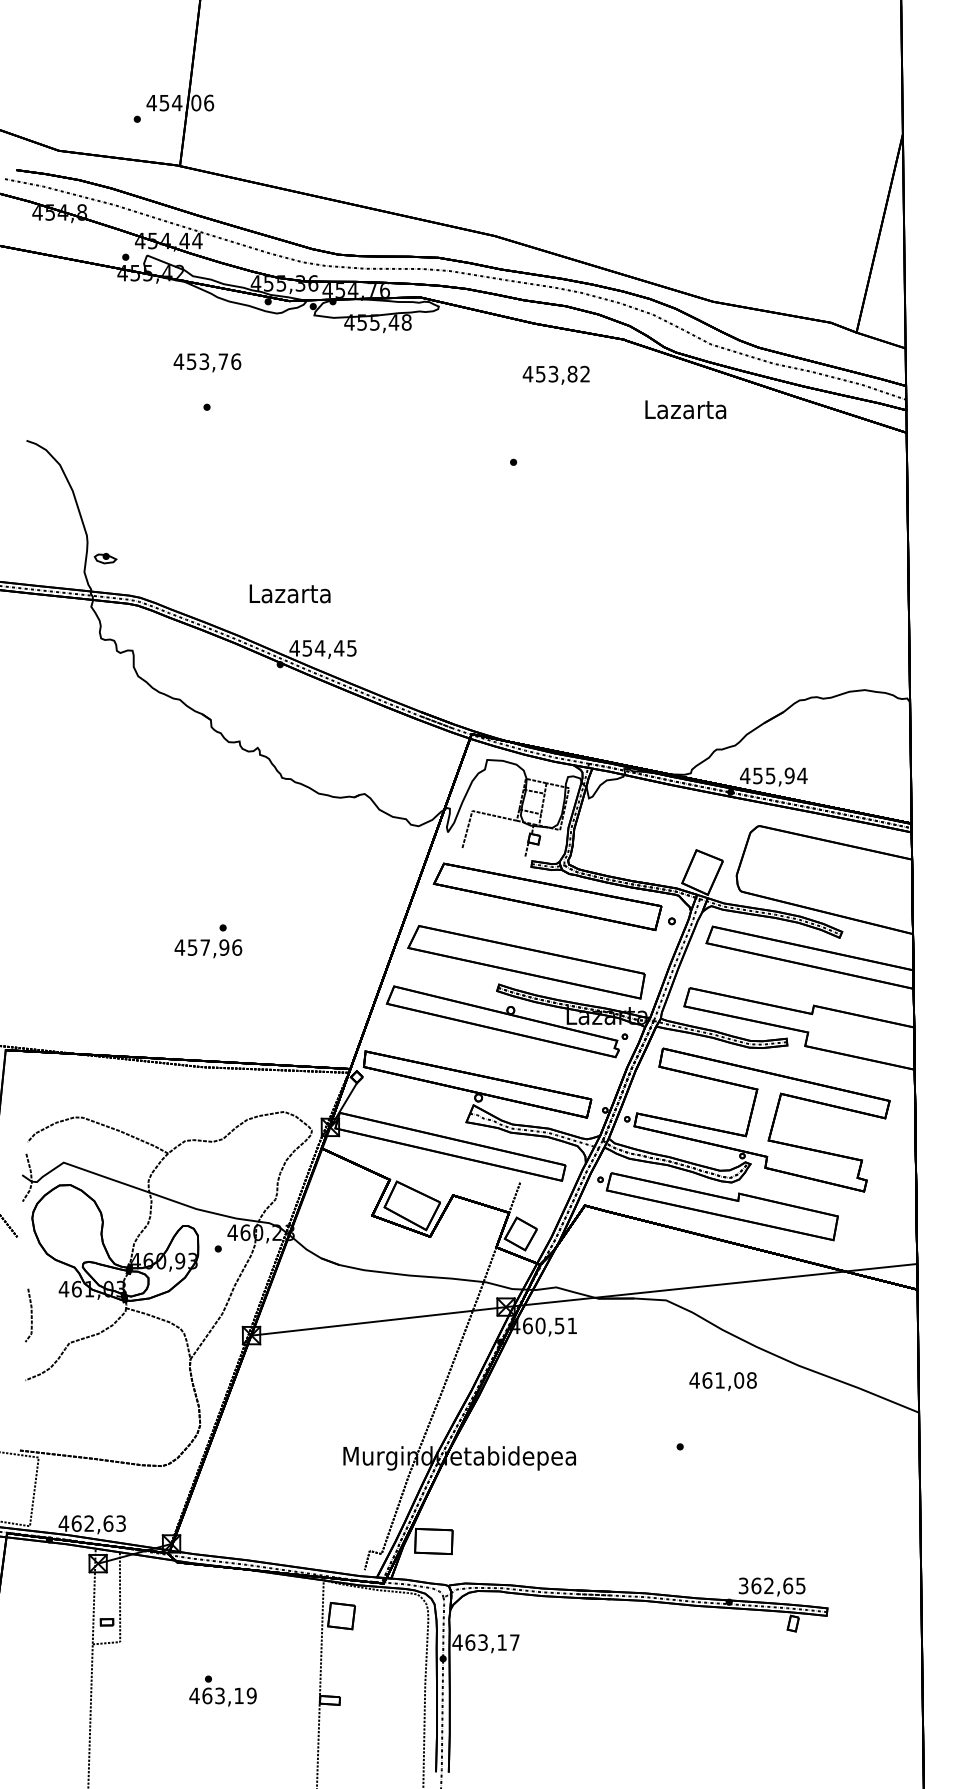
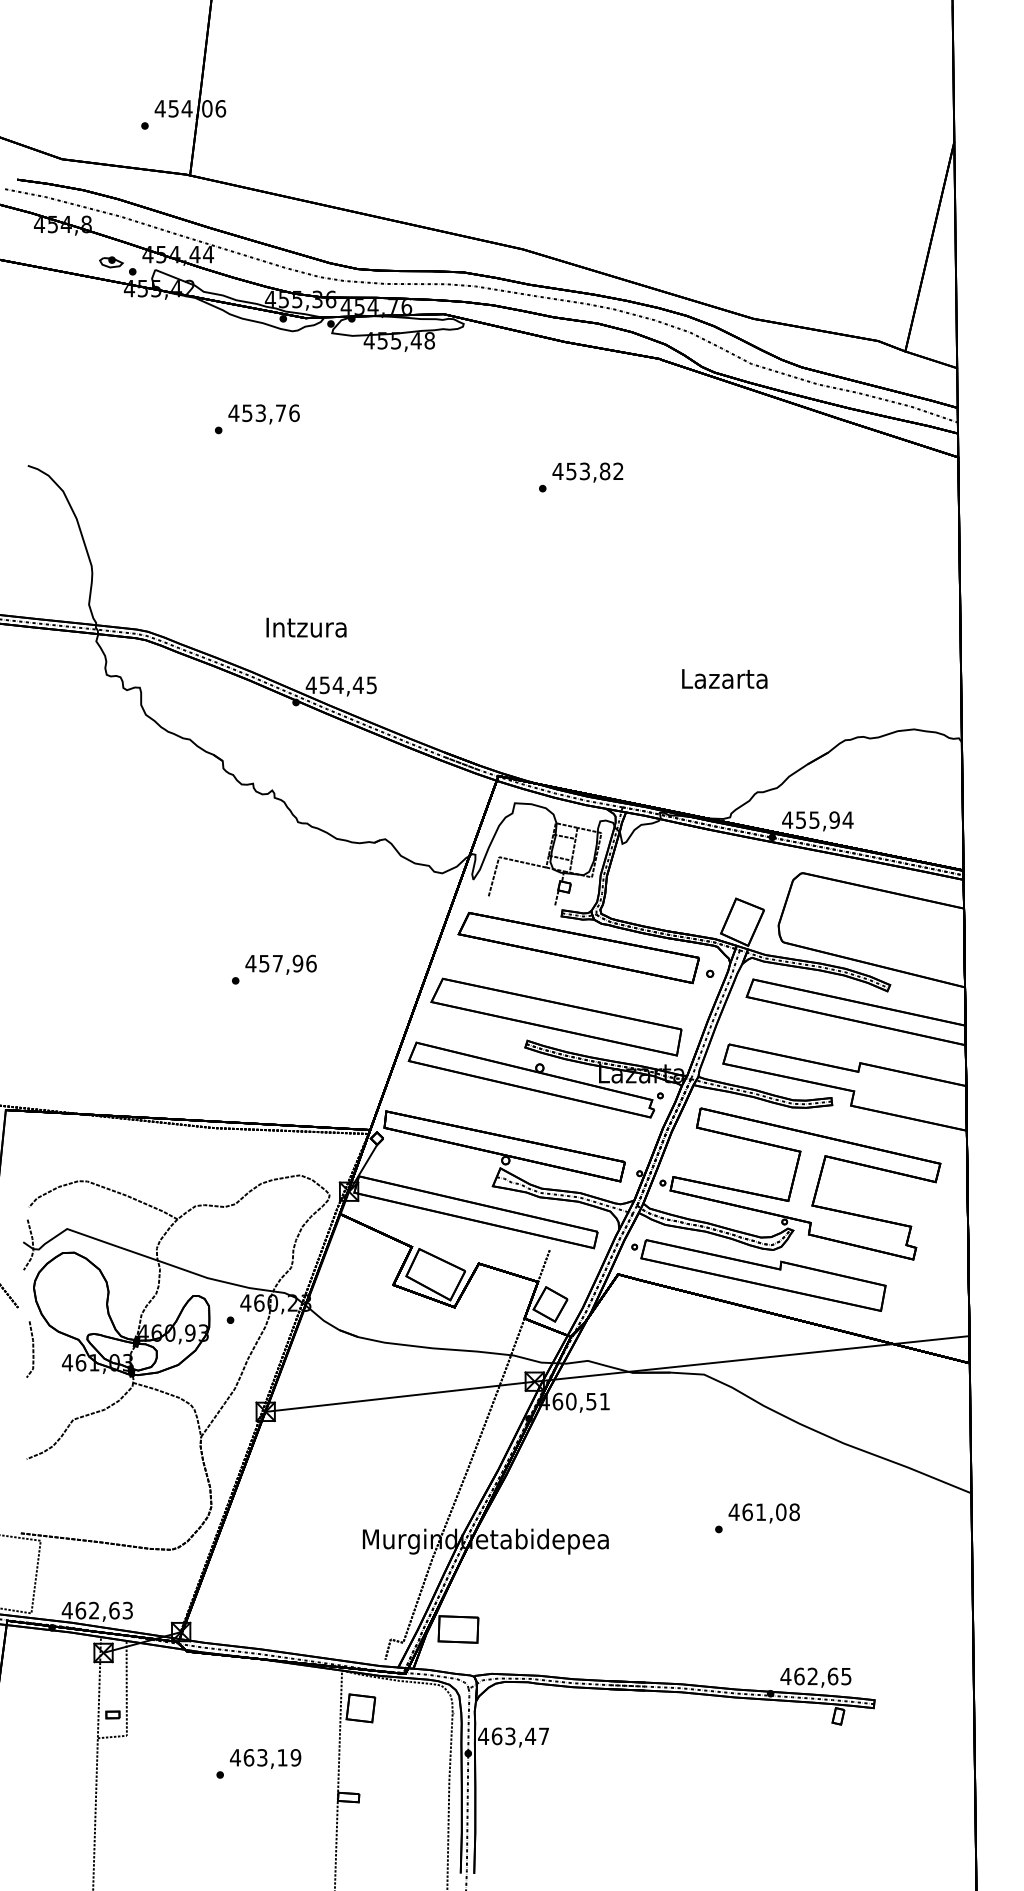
text: (206, 362) -> (263, 414), moved
text: (555, 375) -> (587, 472), moved
text: (685, 409) -> (724, 678), moved
part: (105, 558) -> (111, 262), moved
text: (290, 593) -> (306, 627), Lazarta -> Intzura
text: (207, 948) -> (280, 964), moved
line: (30, 1315) -> (32, 1349), moved
text: (722, 1381) -> (763, 1513), moved
text: (743, 1585) -> (785, 1676), 362,65 -> 462,65
text: (501, 1641) -> (530, 1735), 463,17 -> 463,47
text: (222, 1696) -> (265, 1758), moved

